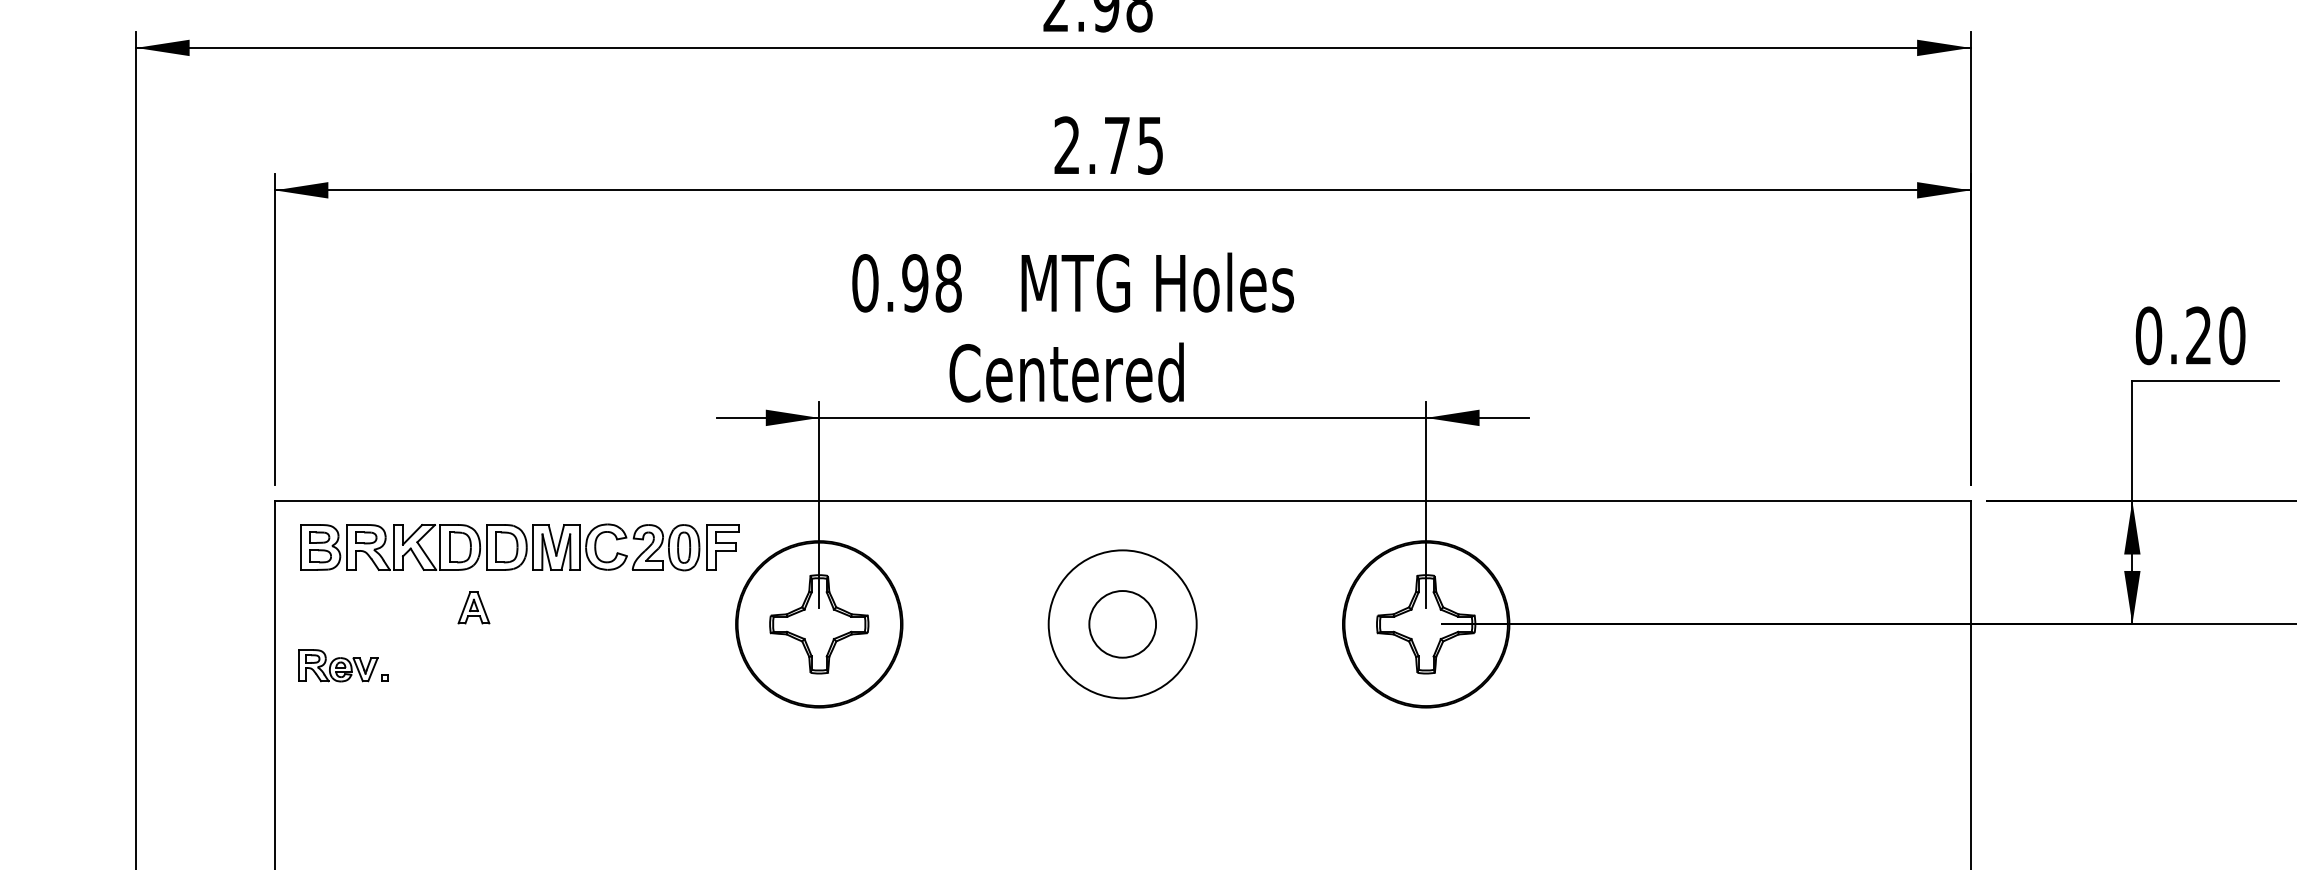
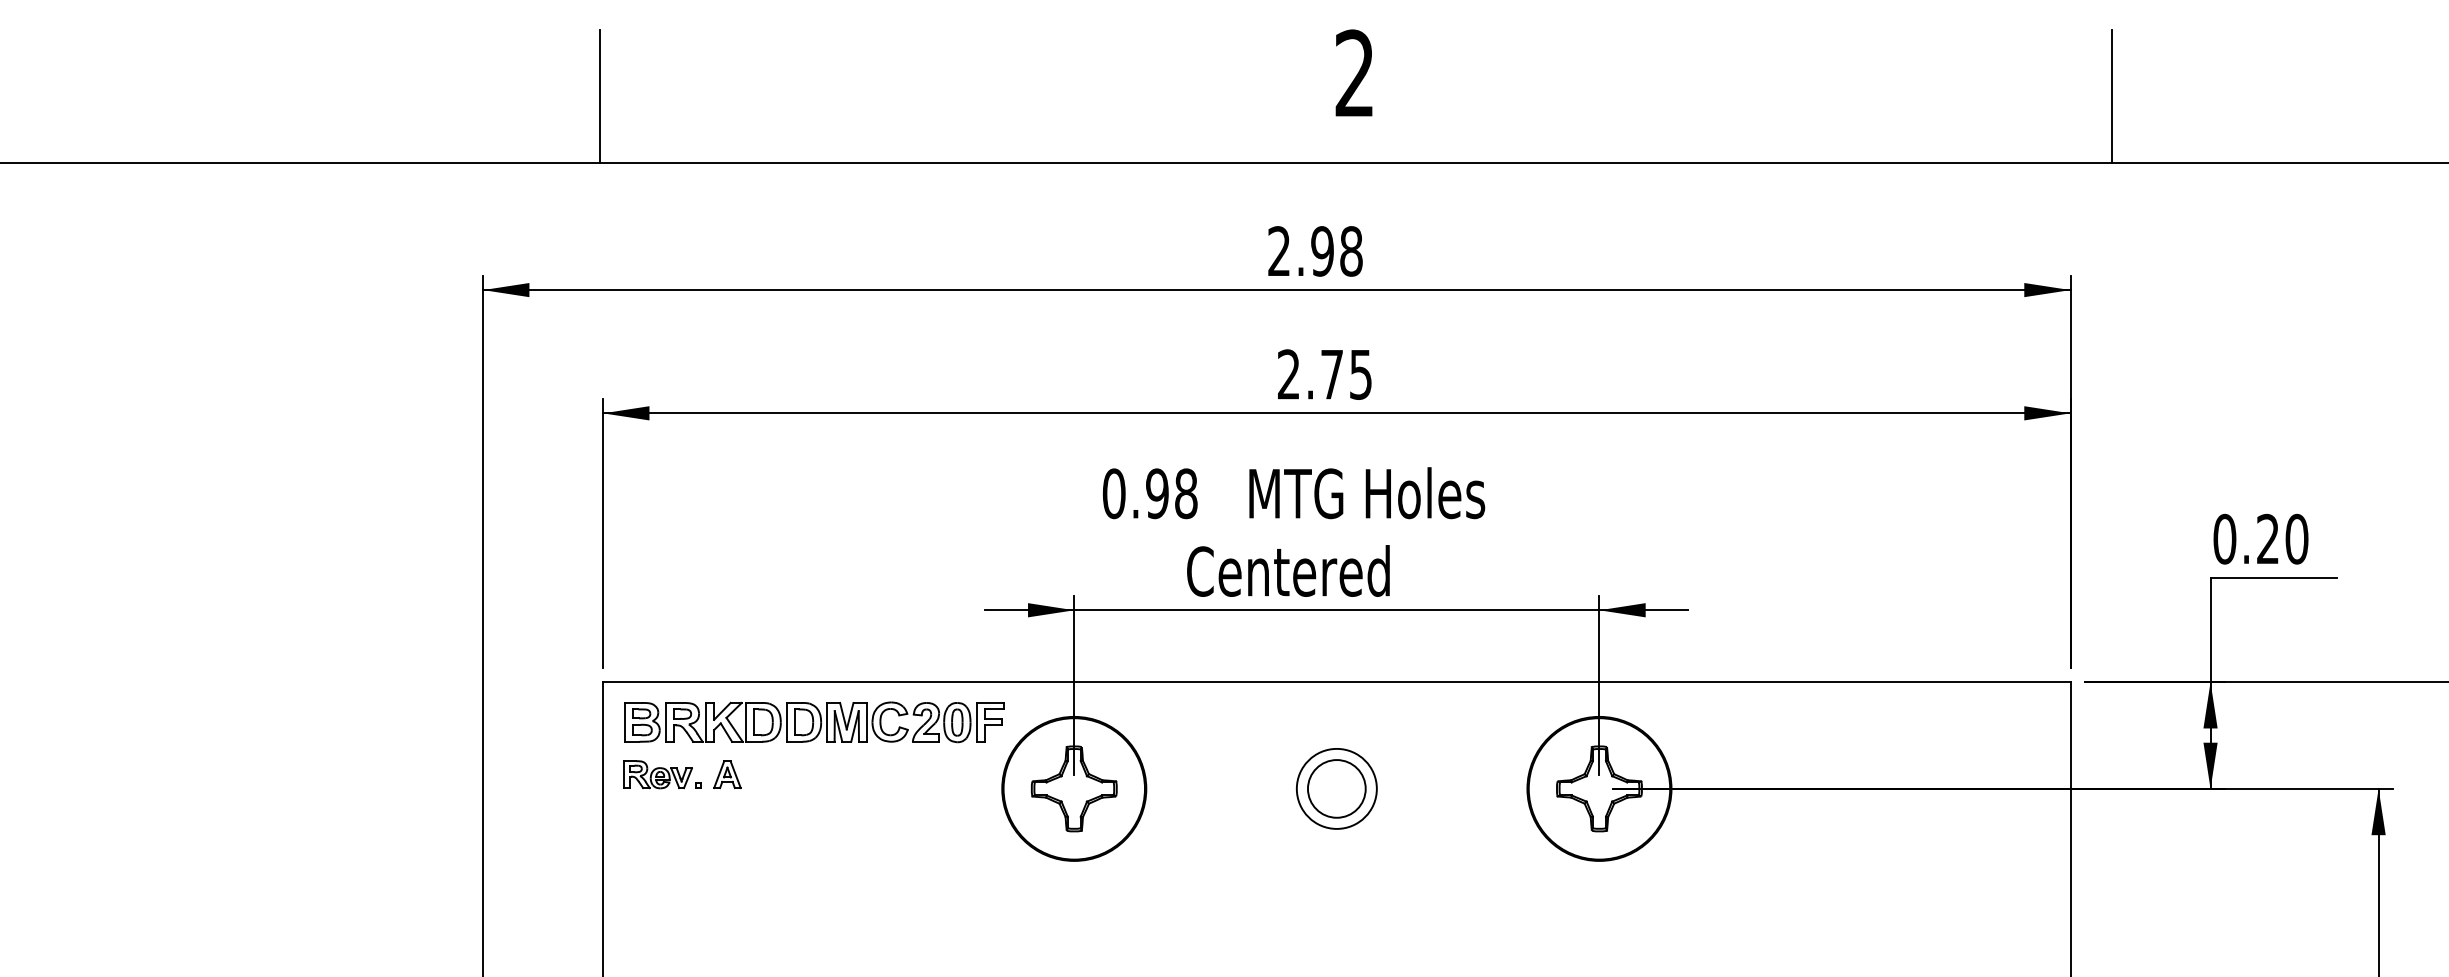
part: (473, 607) -> (727, 774), moved
circle: (1122, 623) -> (1336, 788), size x0.62
part: (343, 665) -> (662, 774), moved

